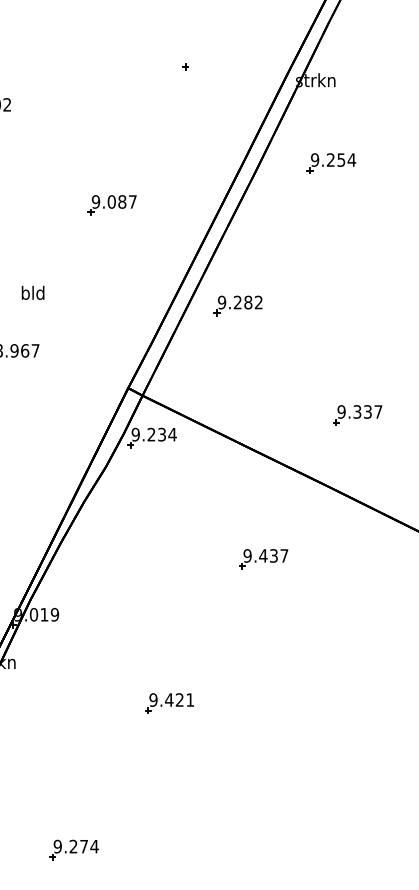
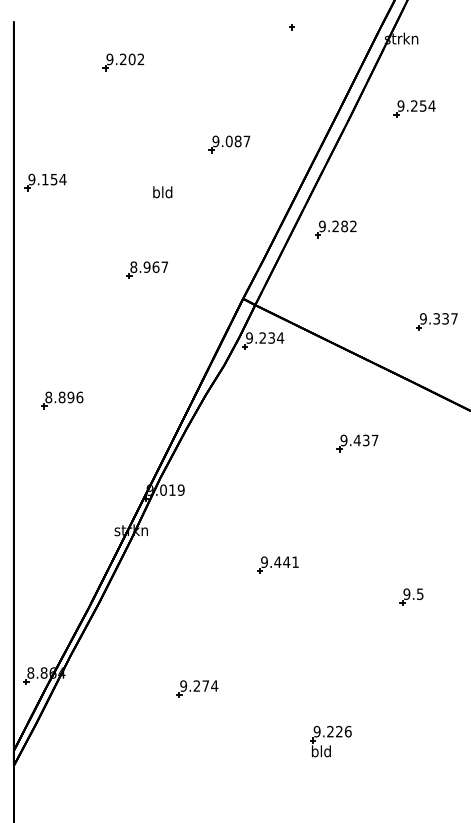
text: (32, 293) -> (162, 192), moved
text: (179, 699) -> (286, 561), 9.421 -> 9.441
part: (327, 740) -> (411, 596), added

